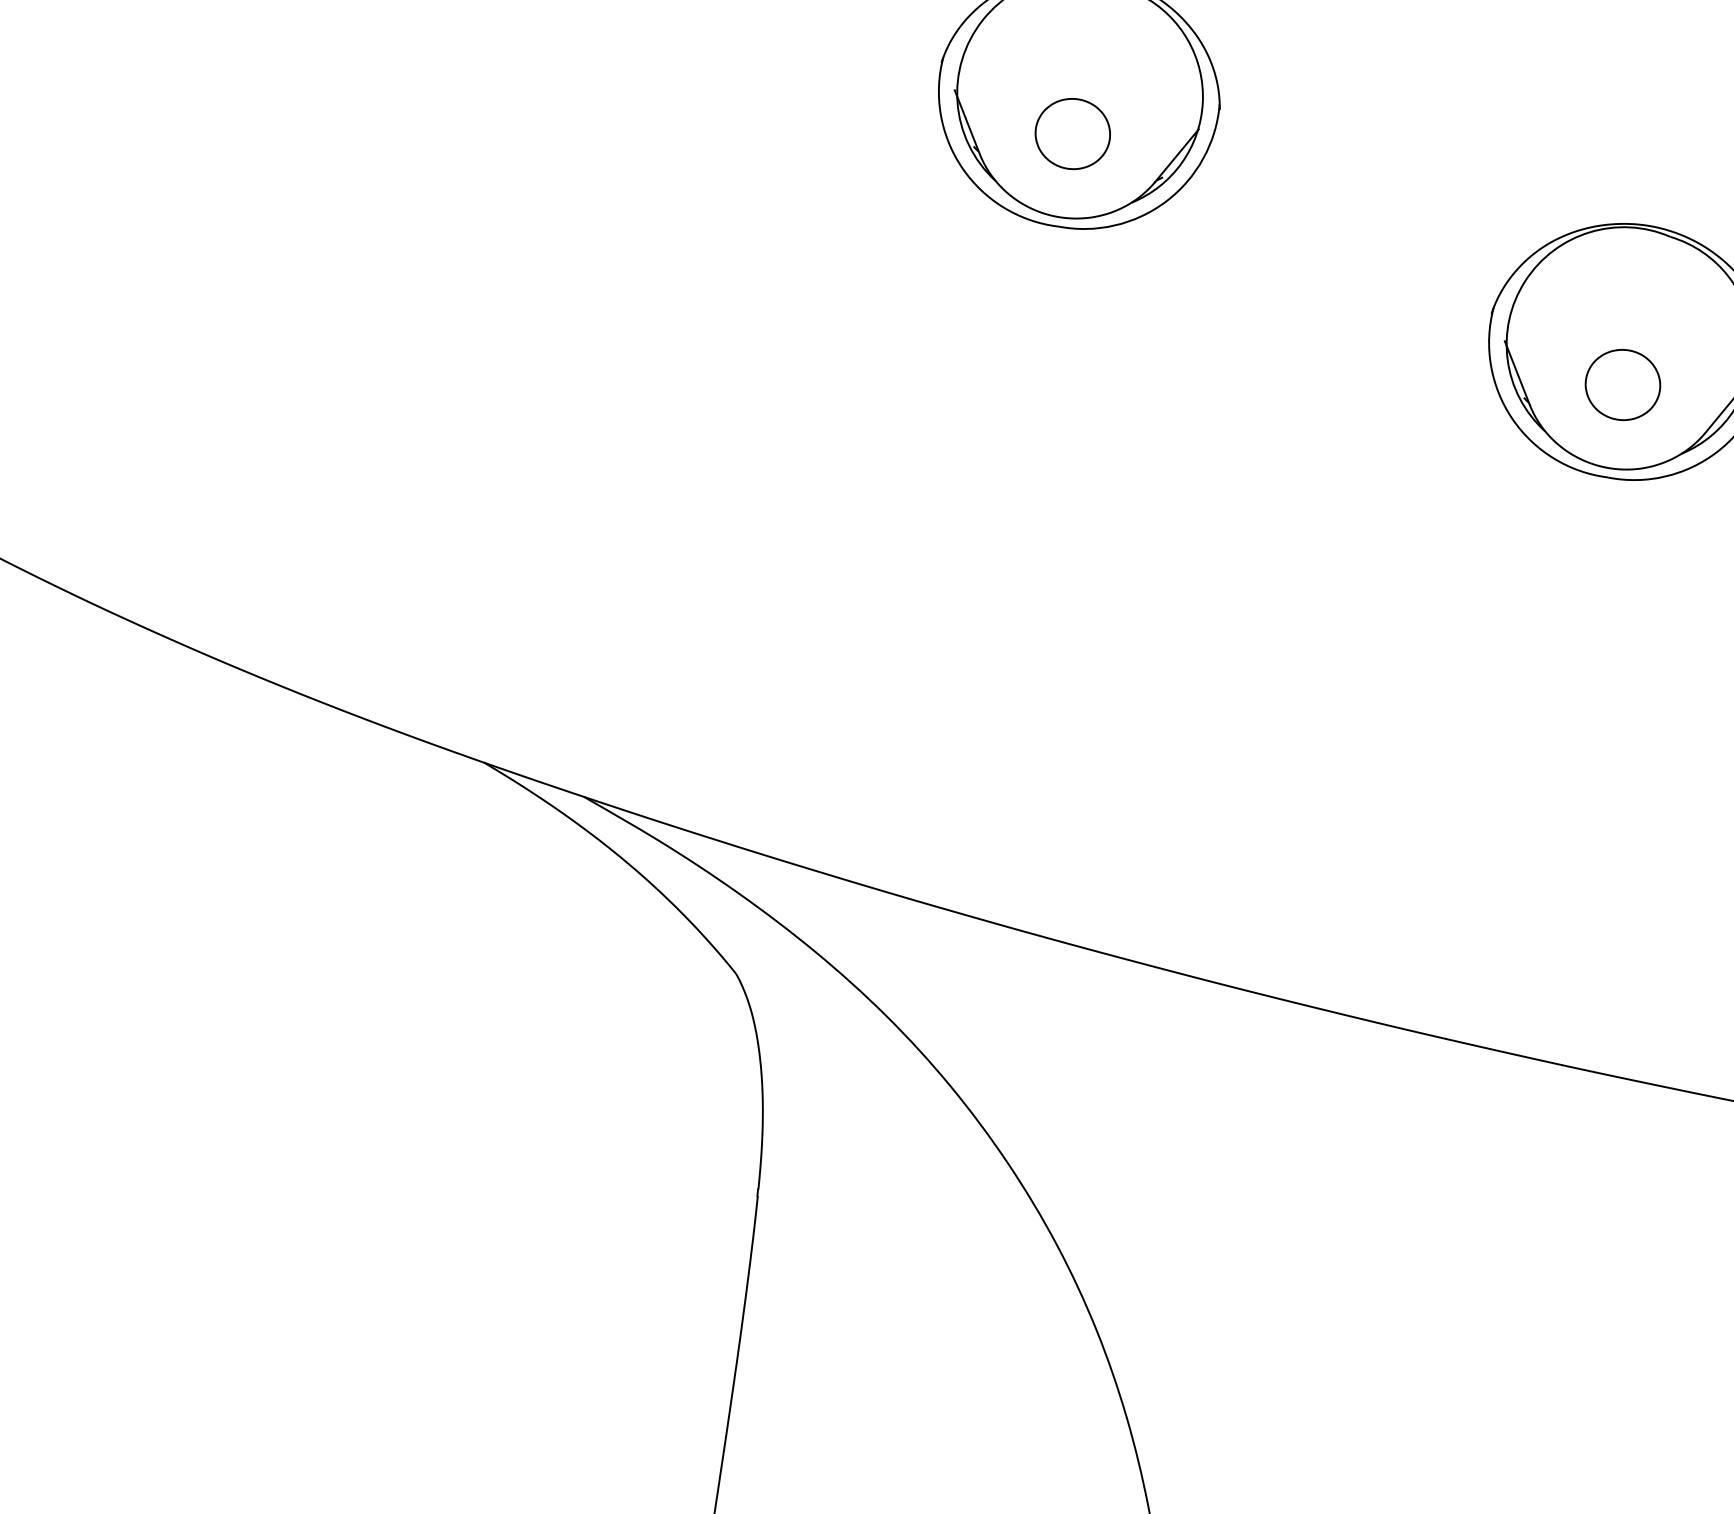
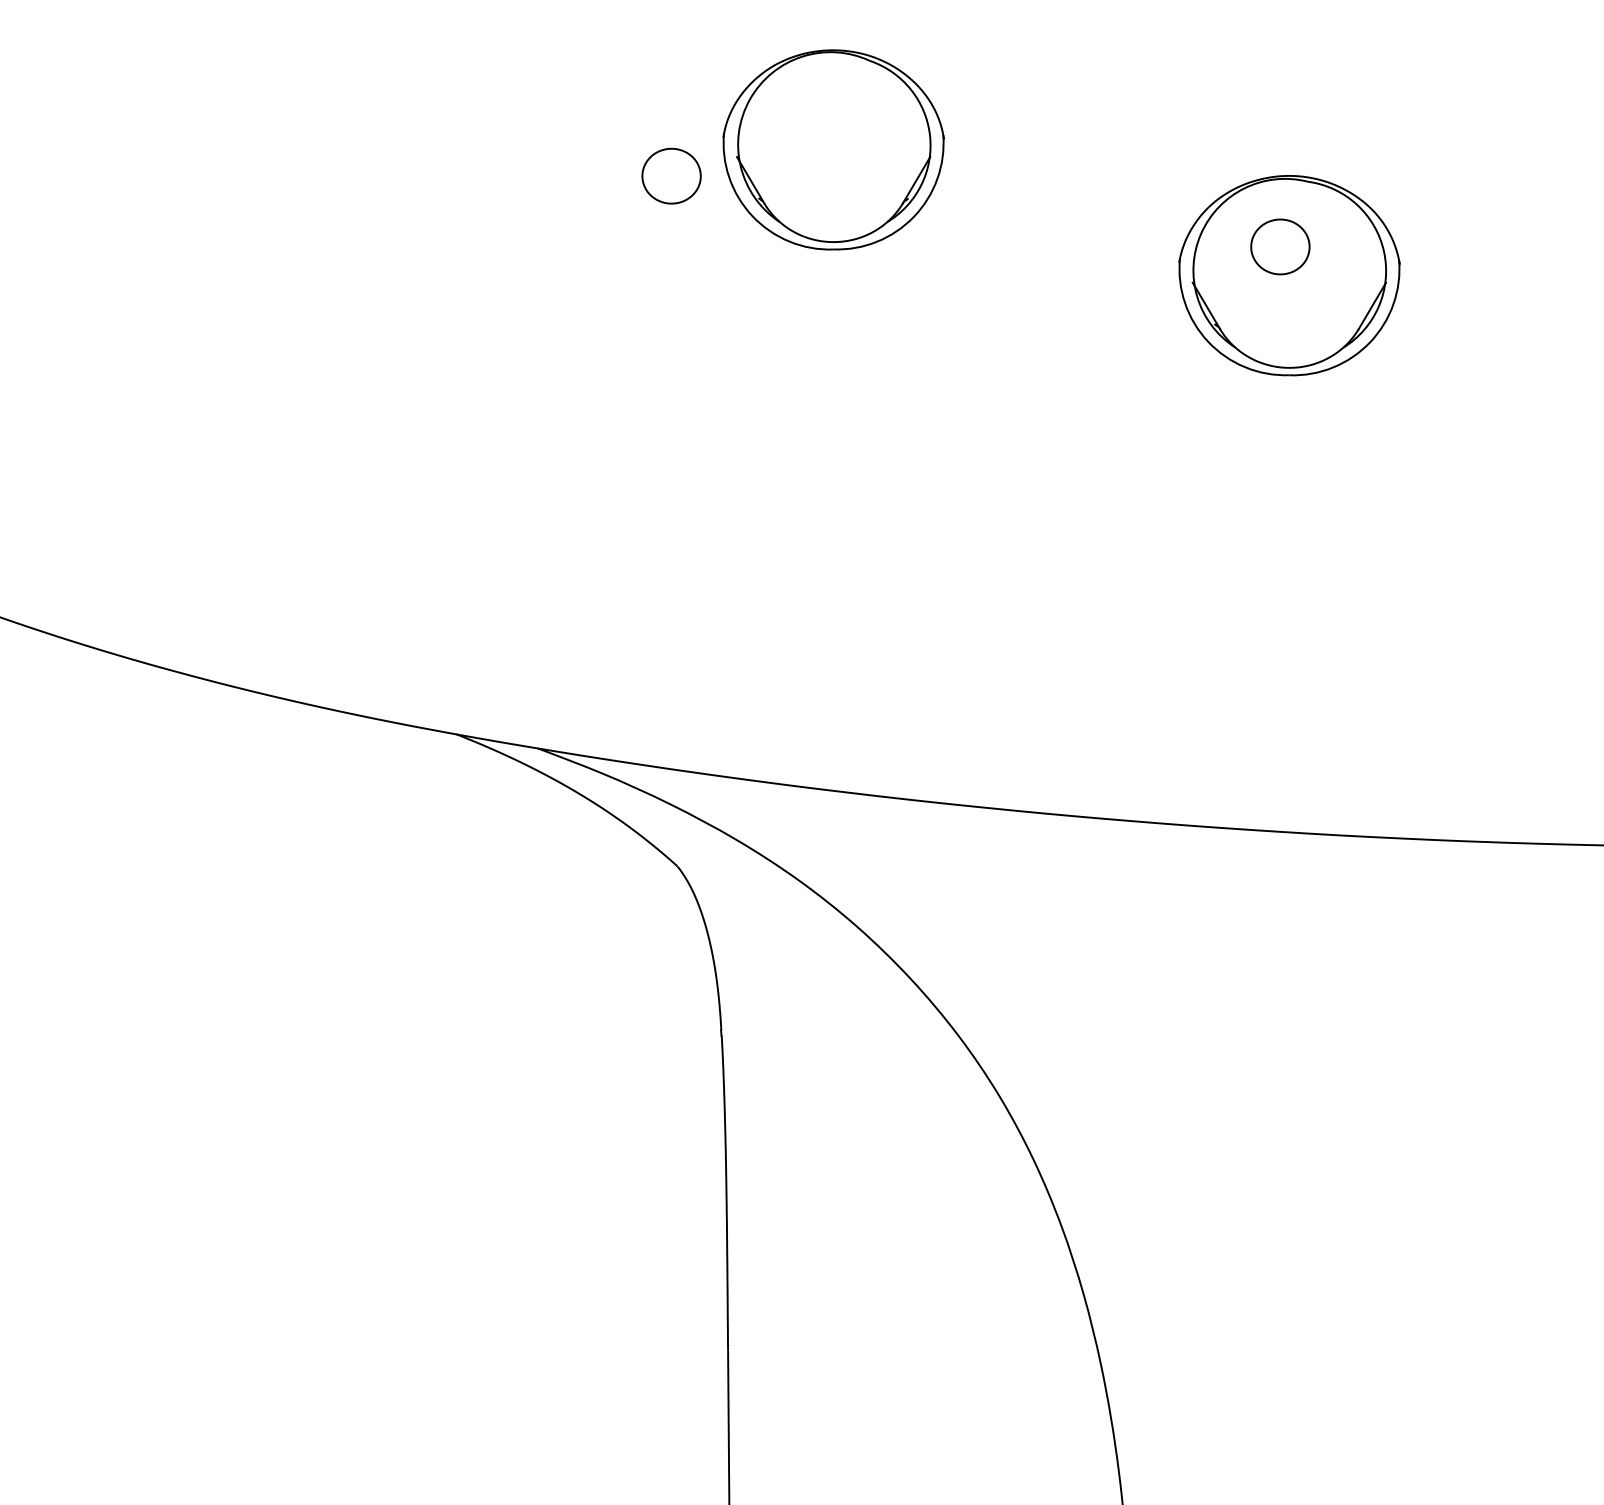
part: (1072, 133) -> (671, 175), moved
part: (1623, 384) -> (1280, 246), moved

